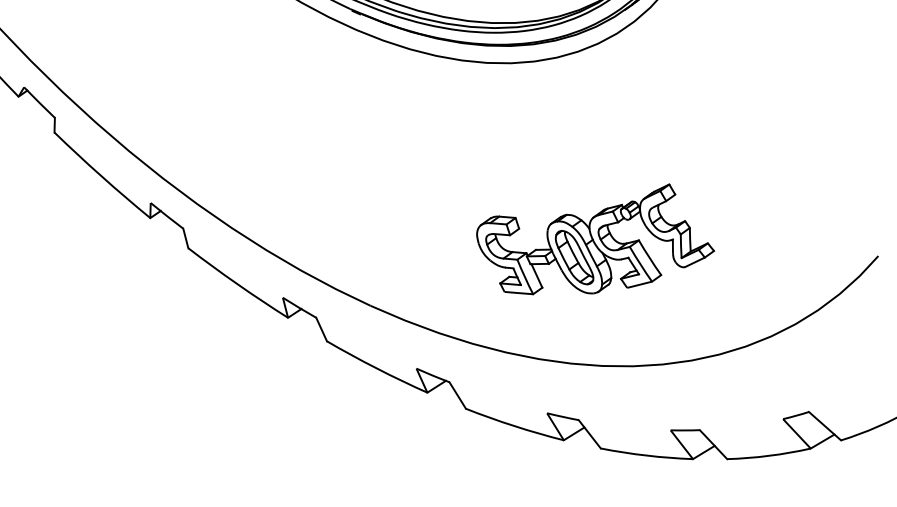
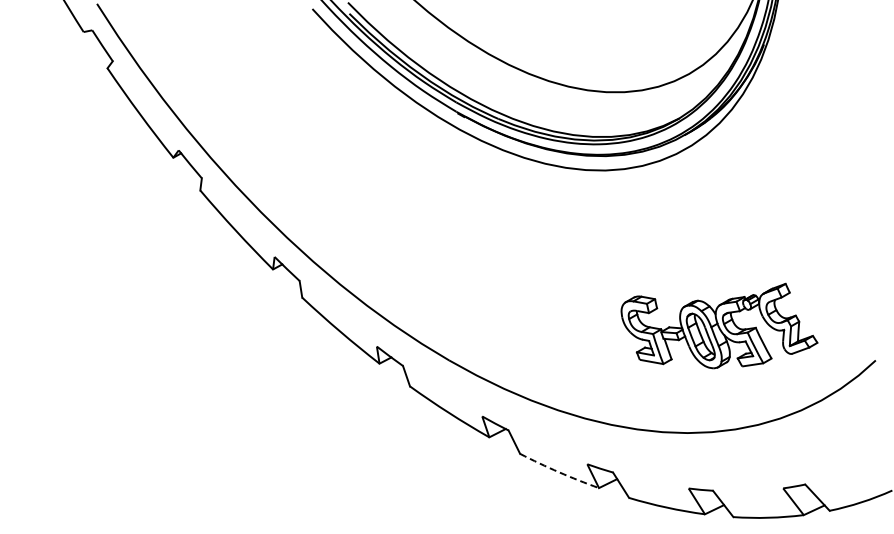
part: (595, 241) -> (719, 325), moved
arc: (514, 426) -> (559, 472), solid -> dashed

